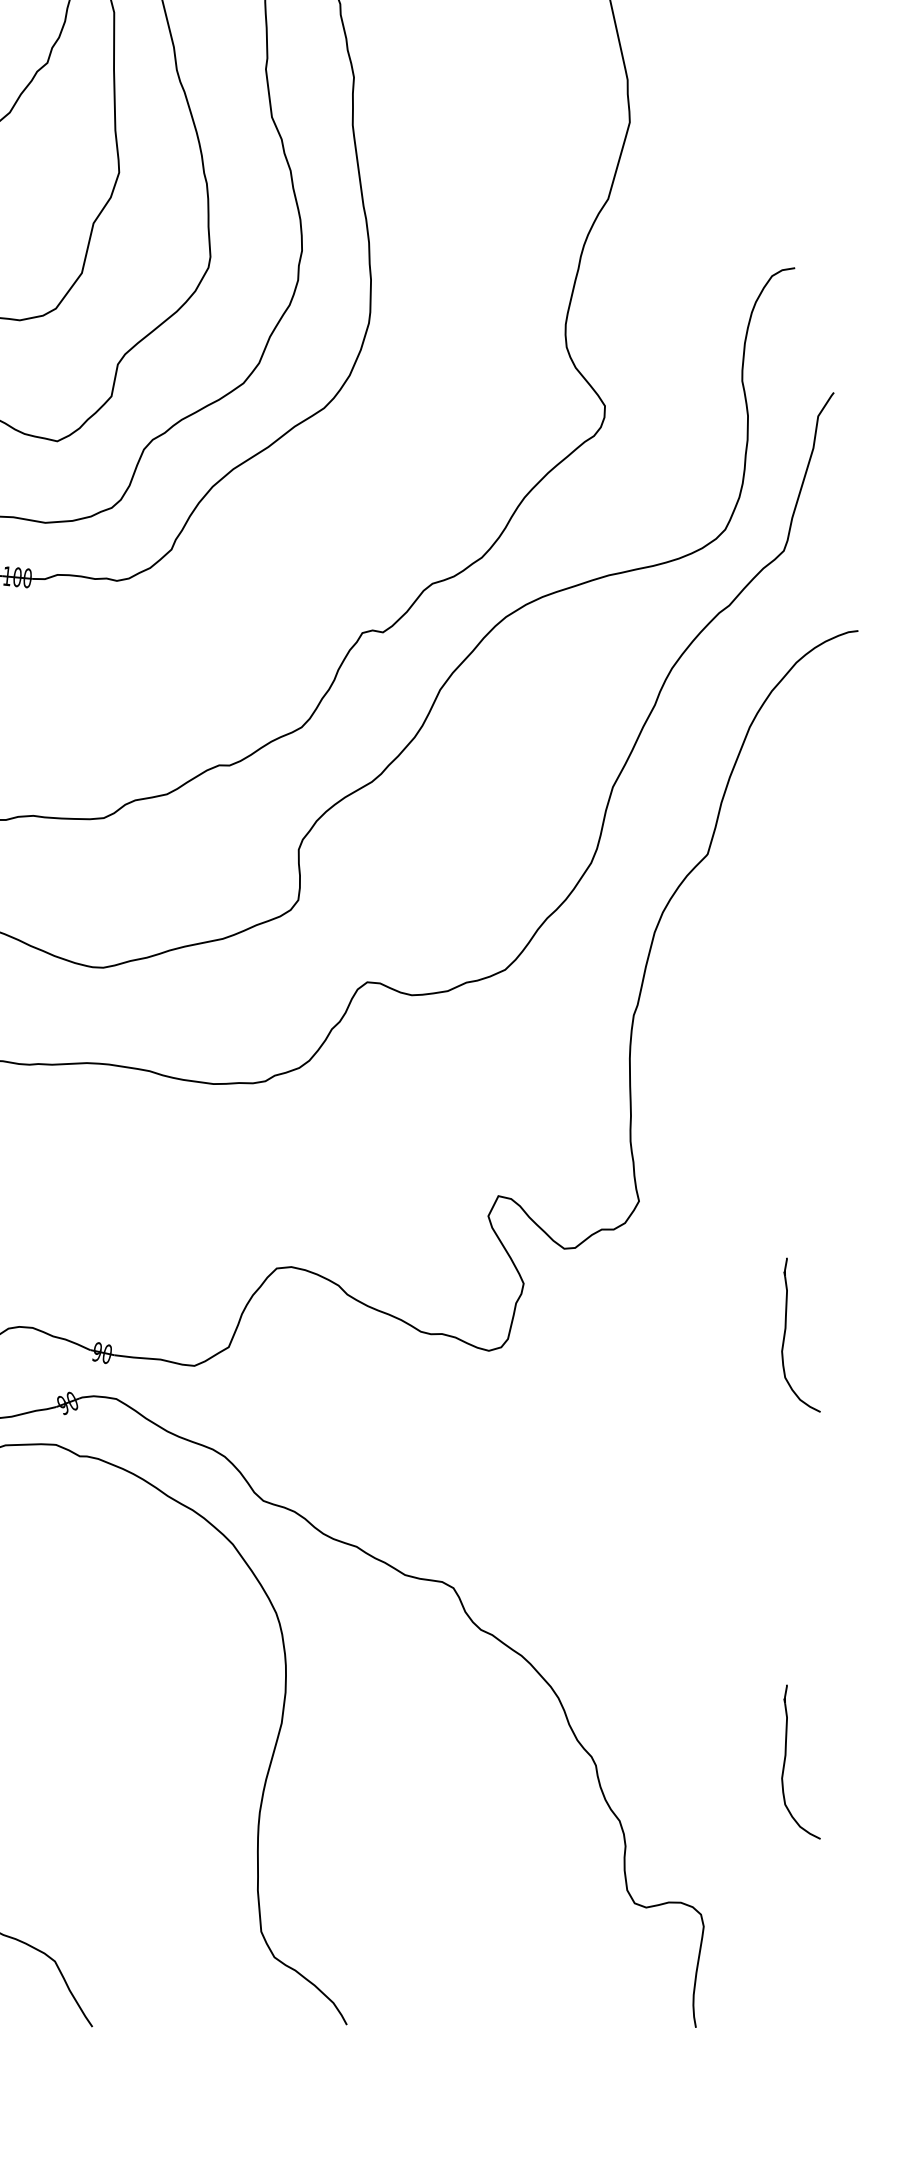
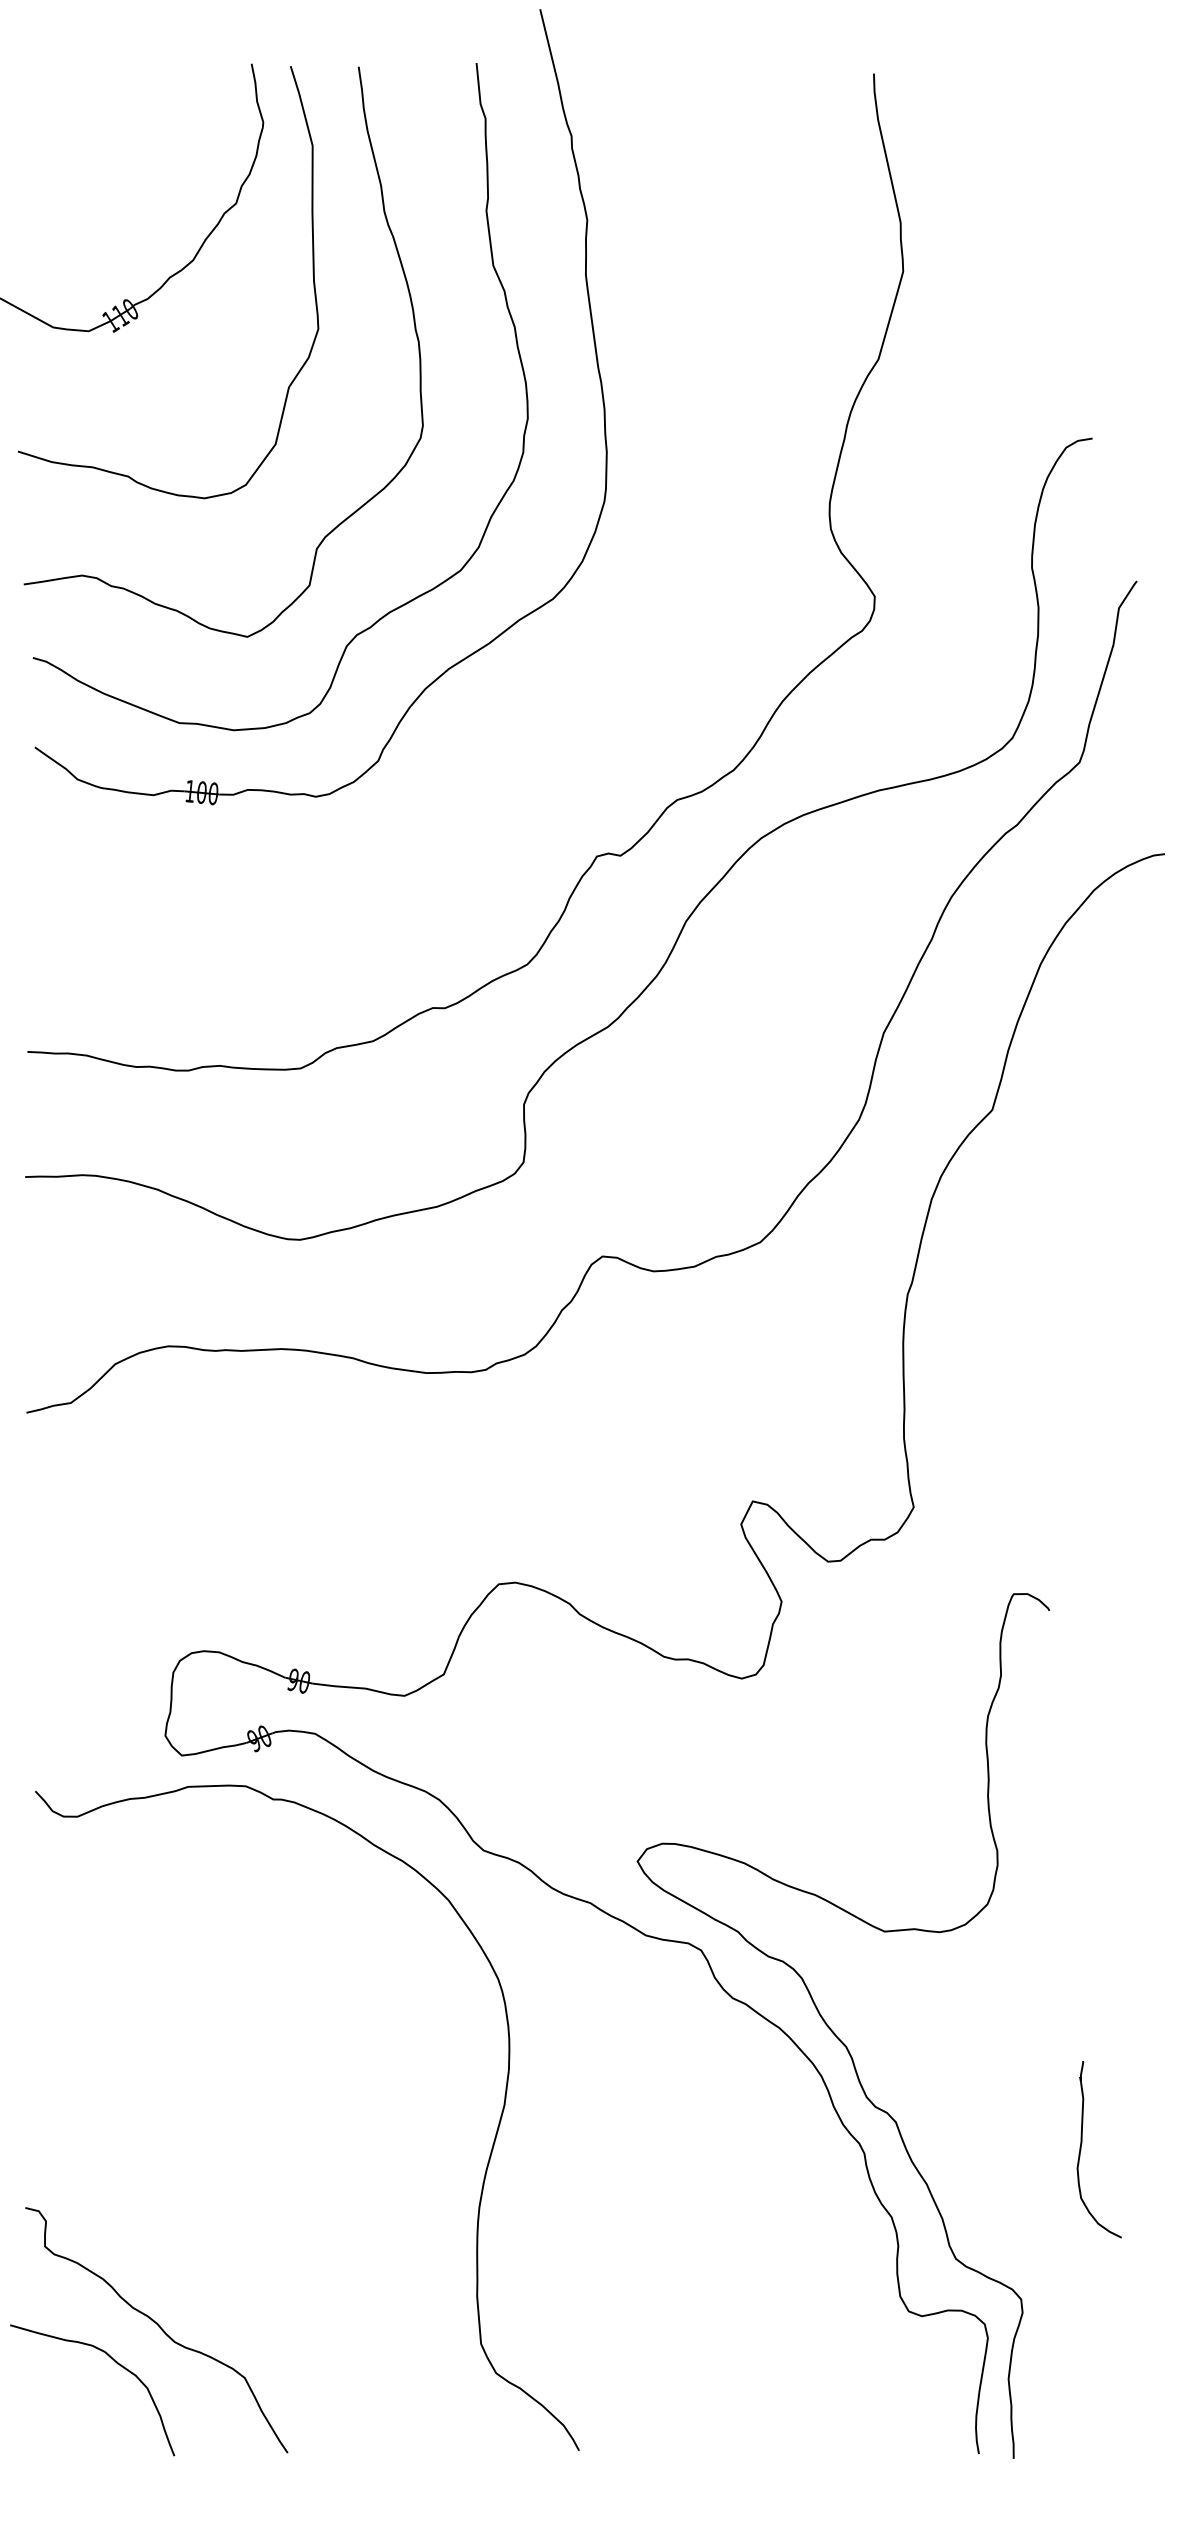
part: (785, 1335) -> (1081, 1660), removed
curve: (570, 1660) -> (835, 2033), added

